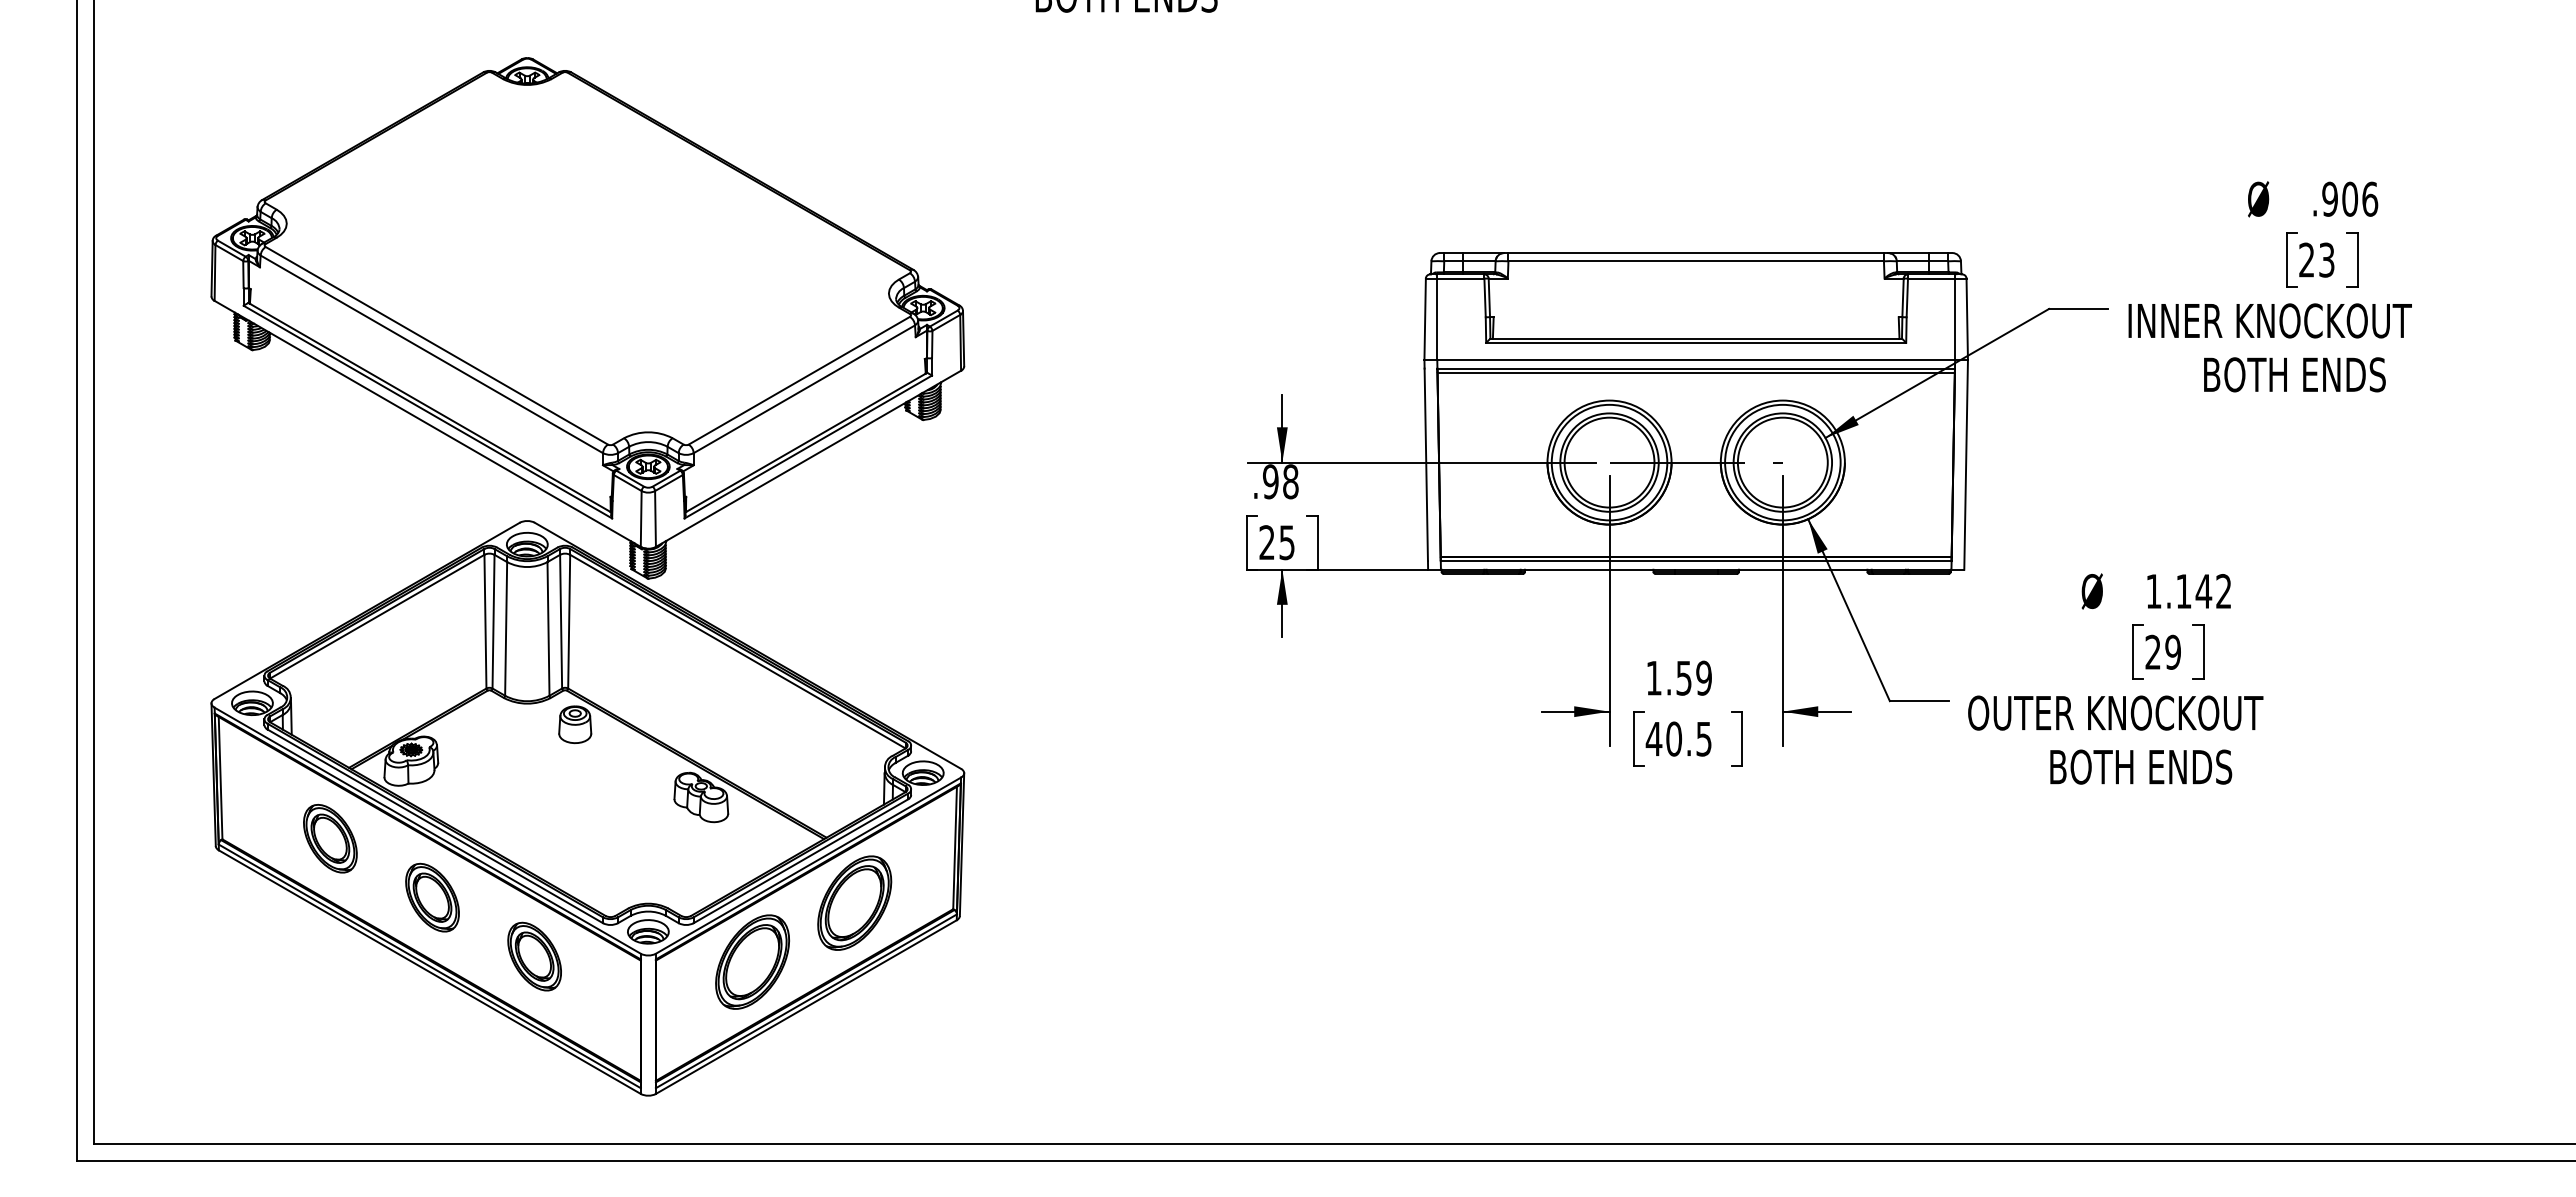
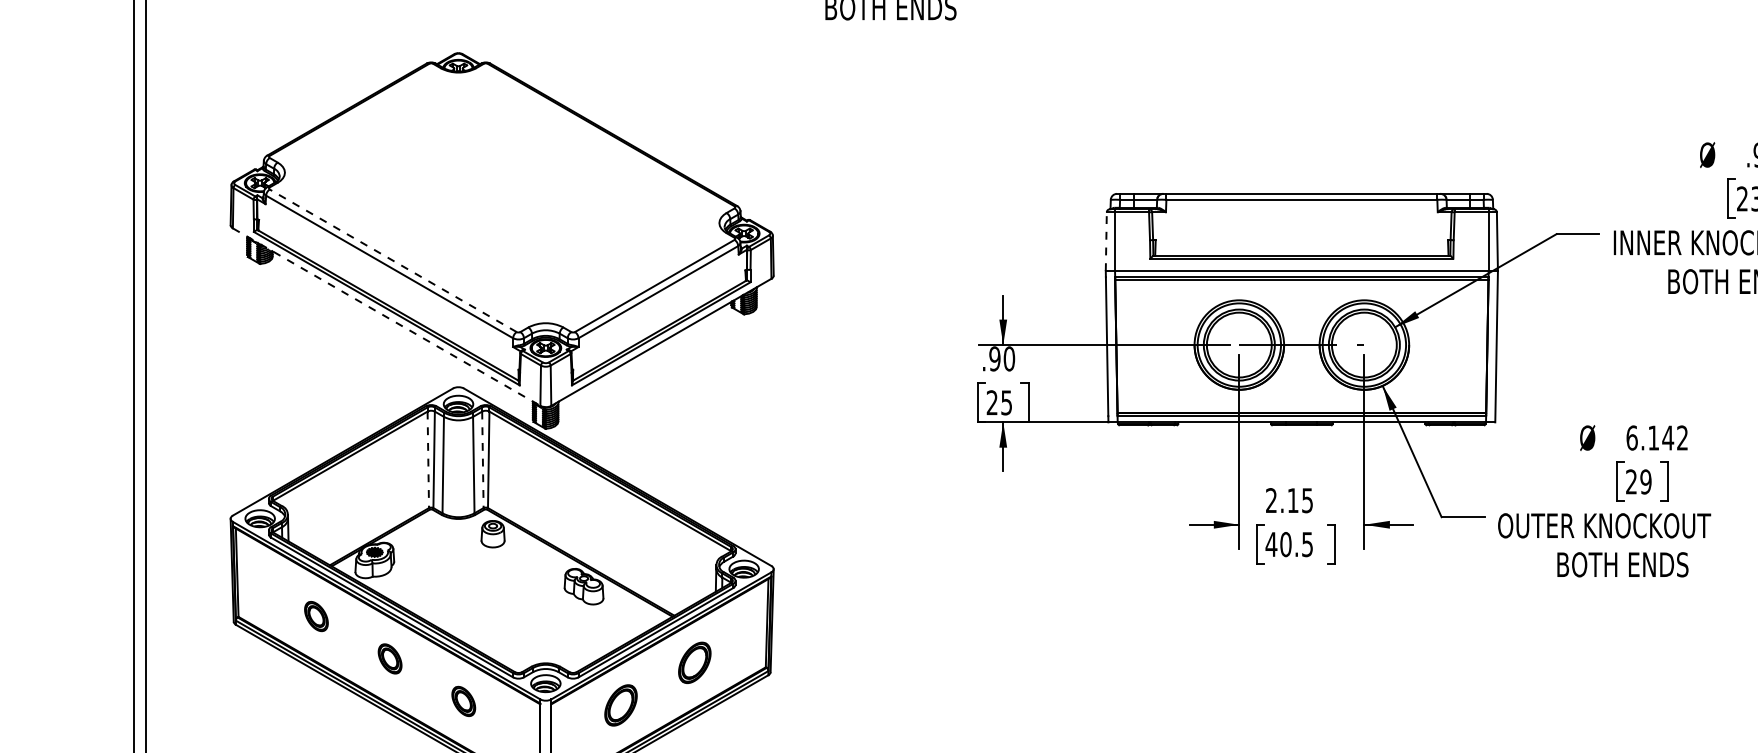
line: (1425, 319) -> (1106, 241), solid -> dashed
line: (436, 345) -> (392, 260), solid -> dashed
line: (428, 424) -> (387, 317), solid -> dashed
text: (1290, 481) -> (1009, 358), .98 -> .90
text: (2153, 591) -> (1631, 438), 1.142 -> 6.142
line: (485, 621) -> (428, 459), solid -> dashed
line: (561, 621) -> (483, 459), solid -> dashed
text: (1678, 677) -> (1289, 500), 1.59 -> 2.15
part: (330, 838) -> (316, 616), size x0.6
part: (432, 897) -> (390, 658), size x0.6
part: (854, 902) -> (694, 662), size x0.6
part: (534, 956) -> (463, 701), size x0.6
part: (752, 961) -> (620, 705), size x0.6

